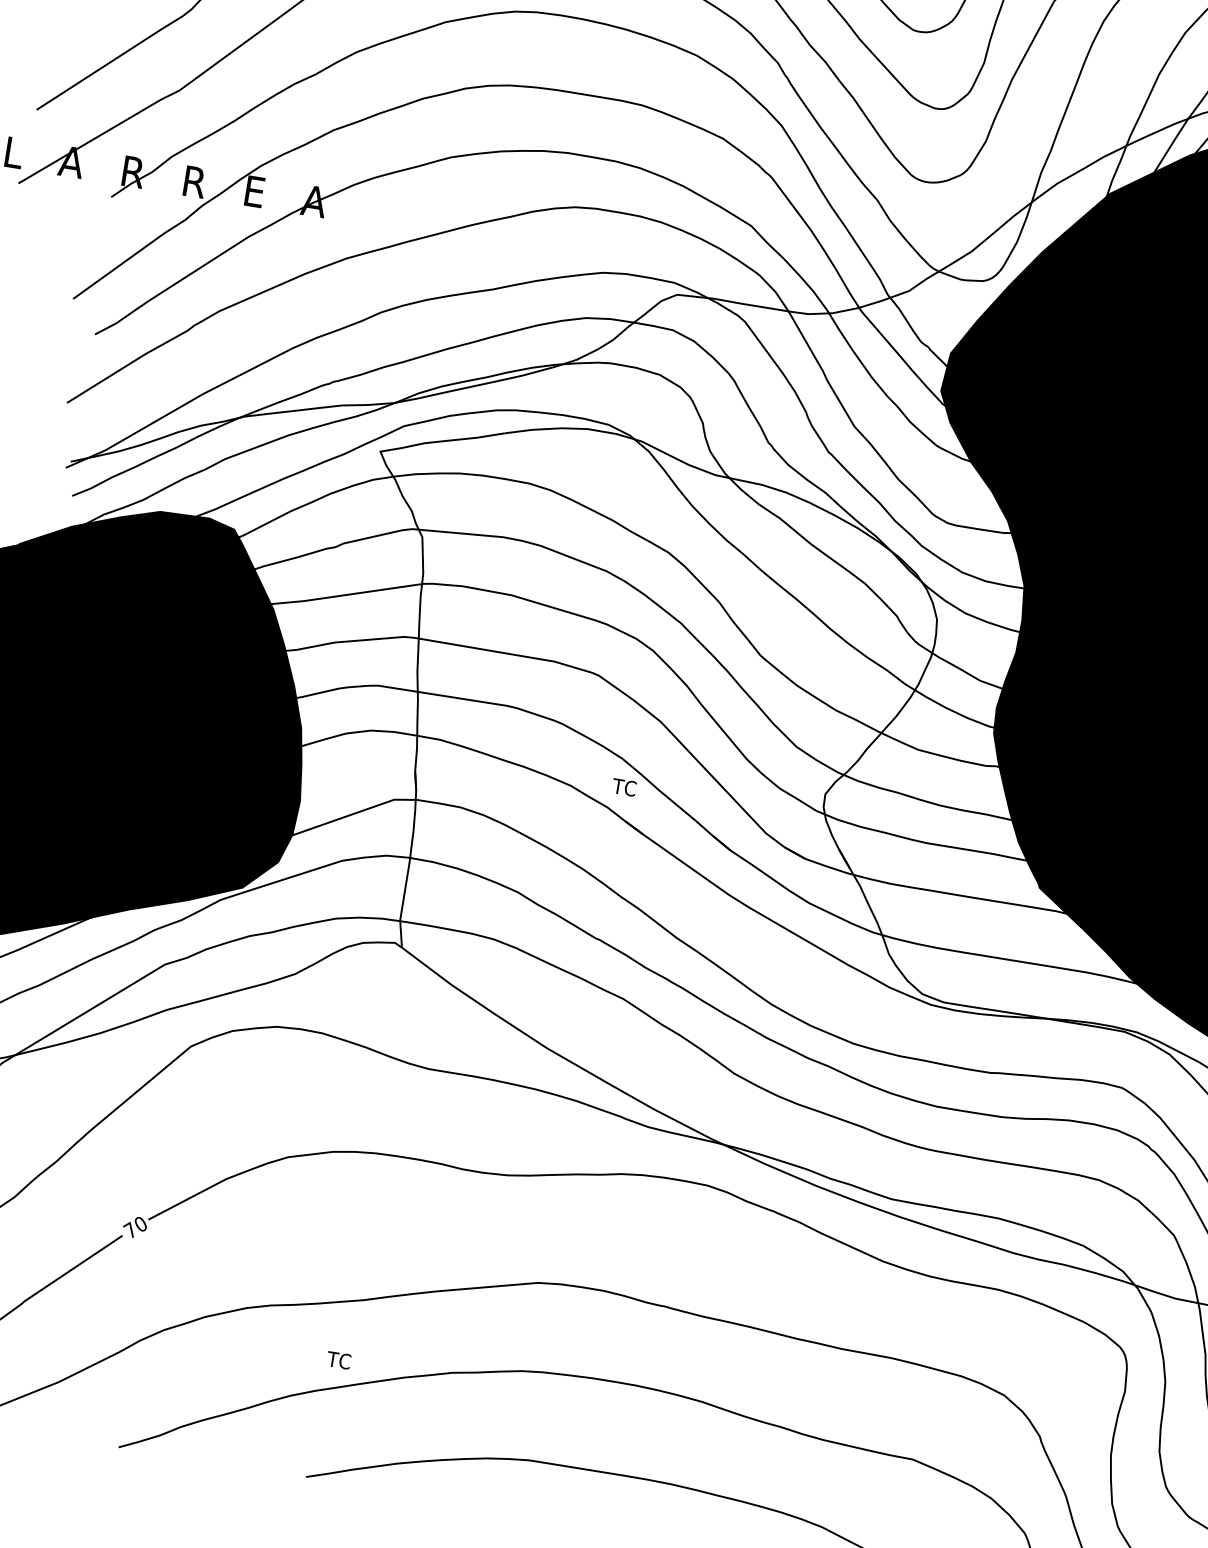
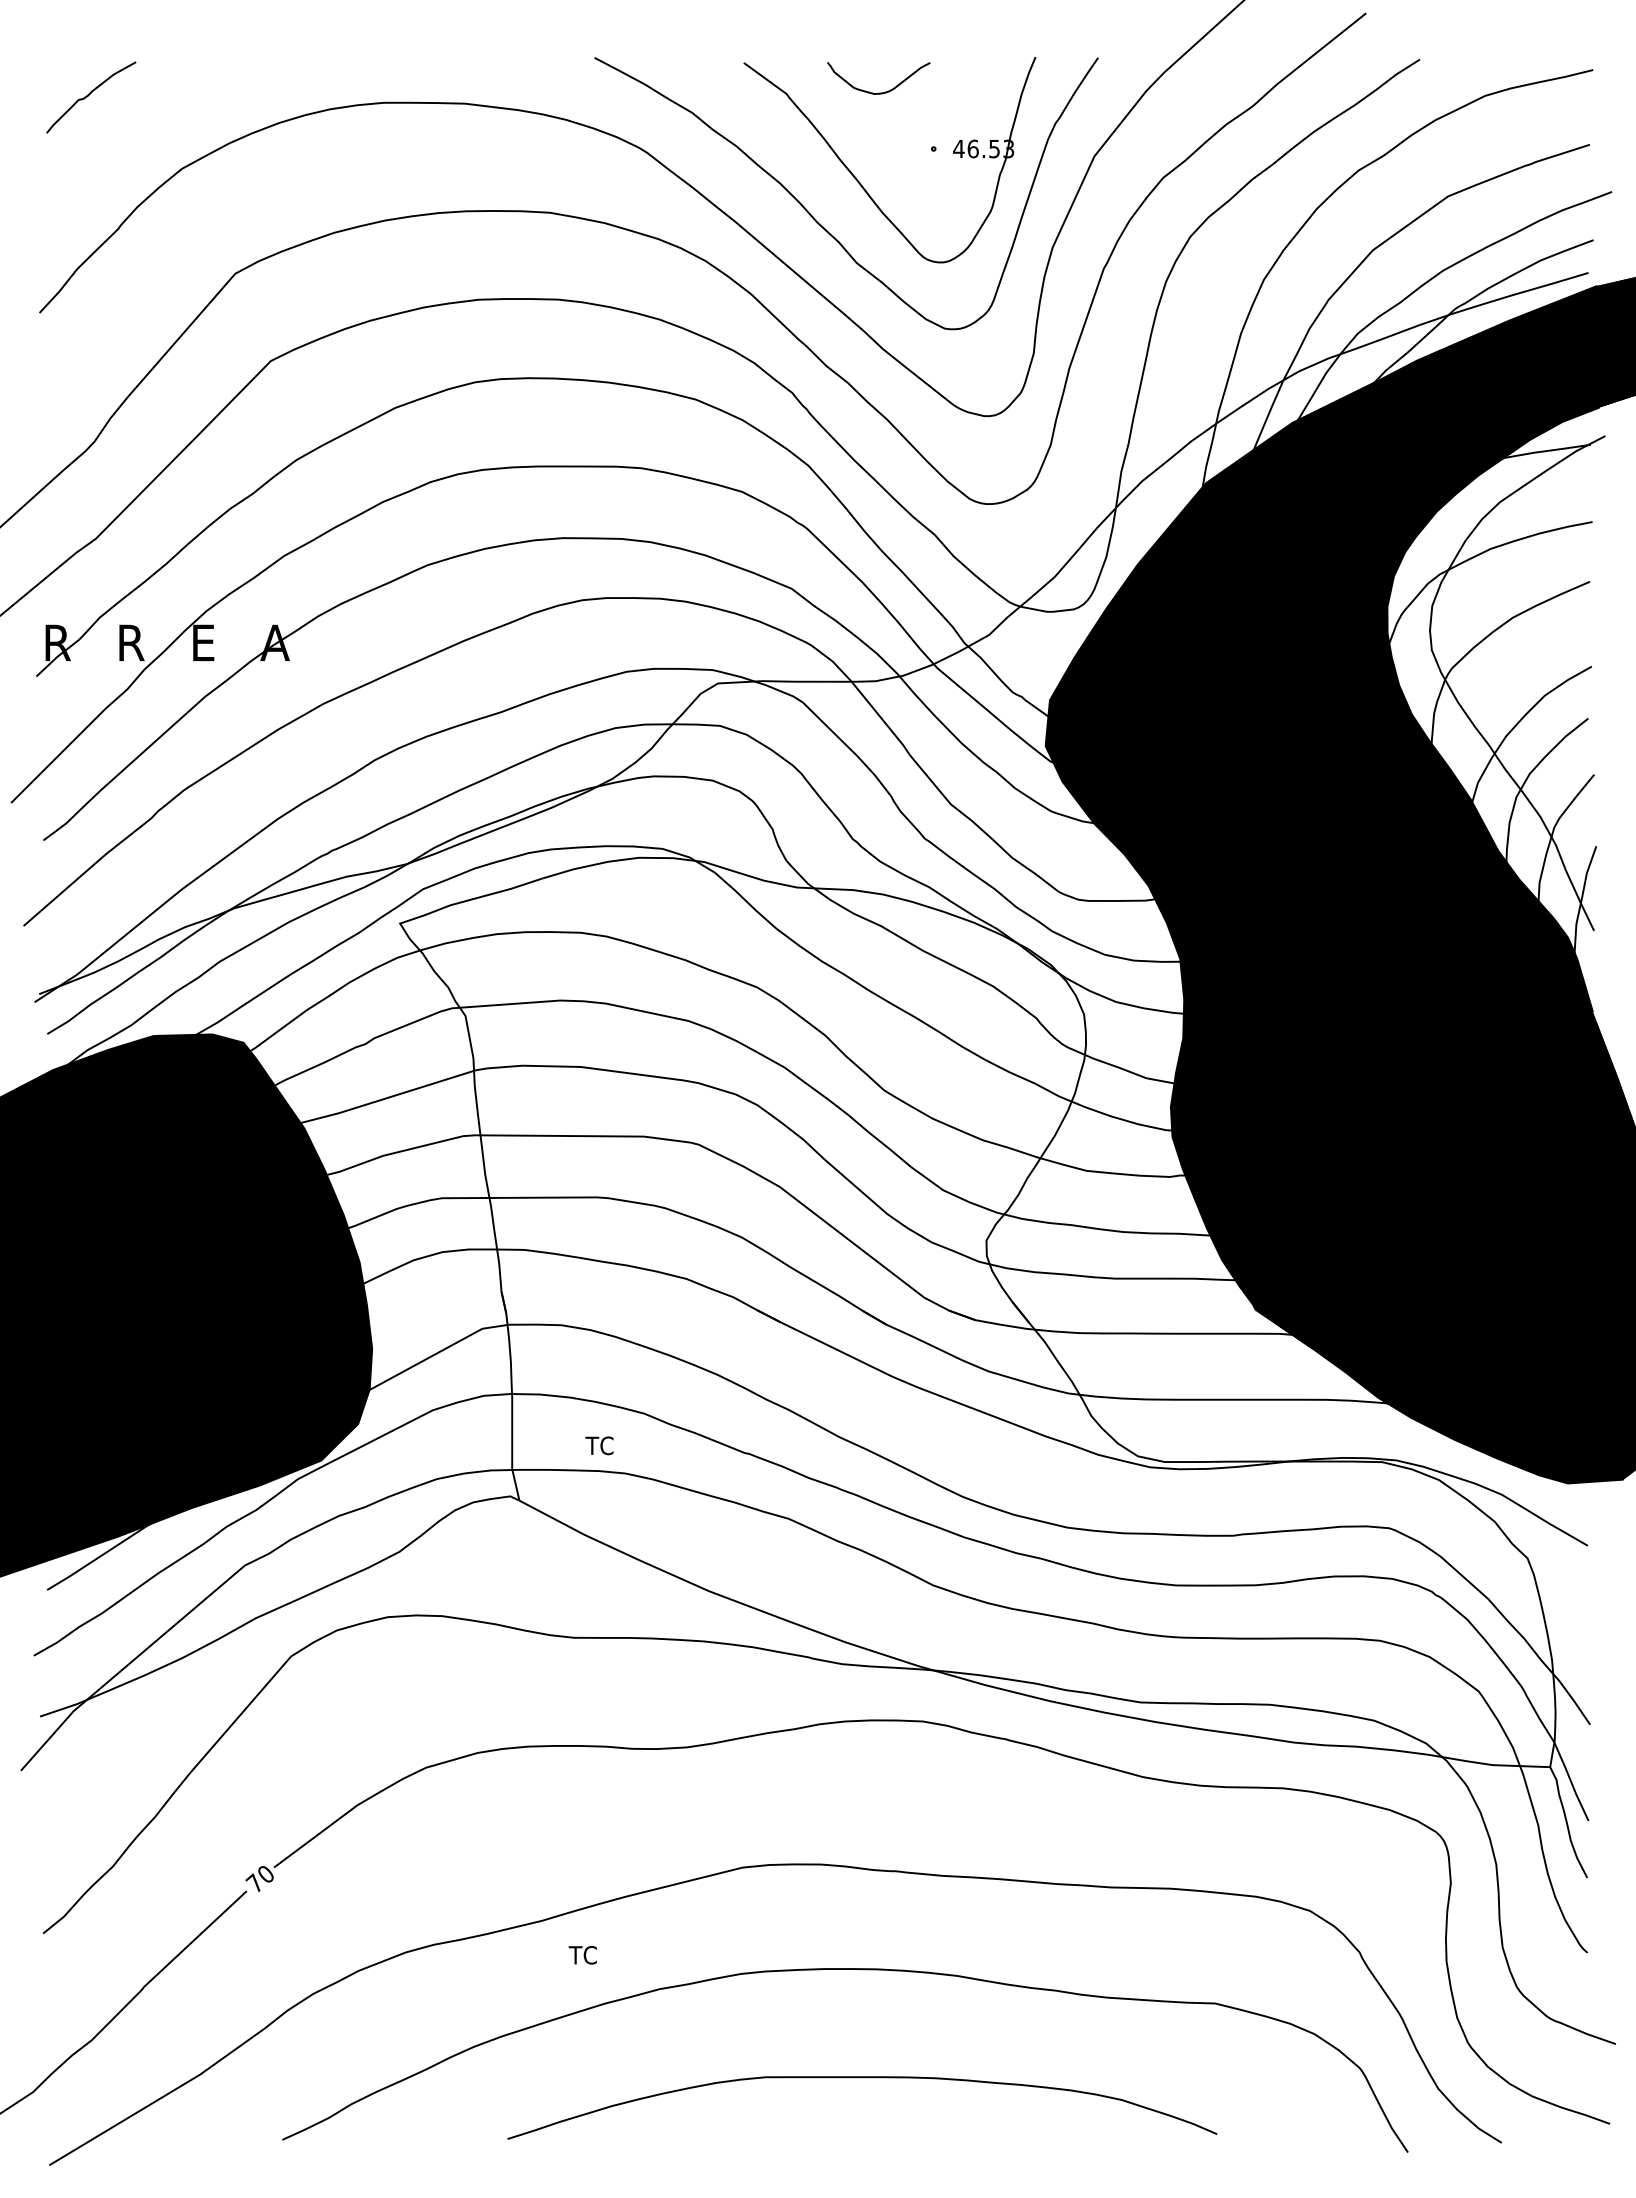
text: (624, 787) -> (599, 1445), moved
text: (338, 1360) -> (582, 1955), moved

